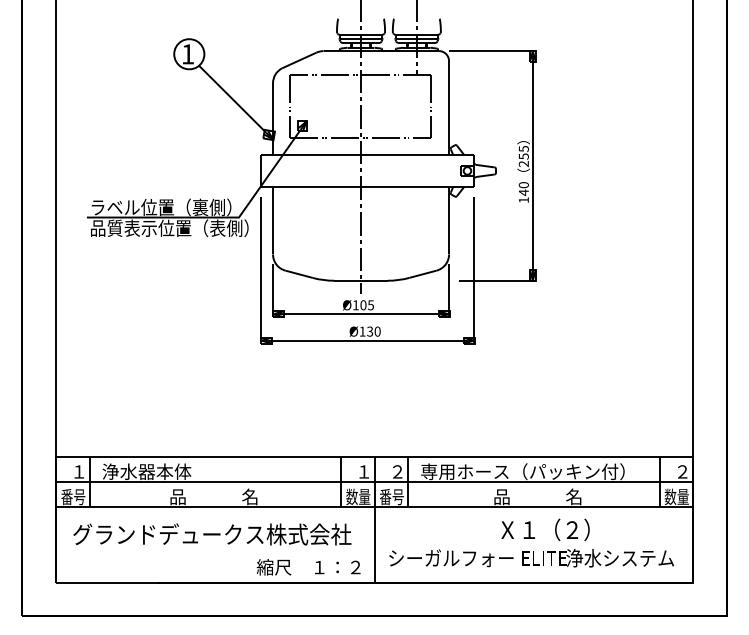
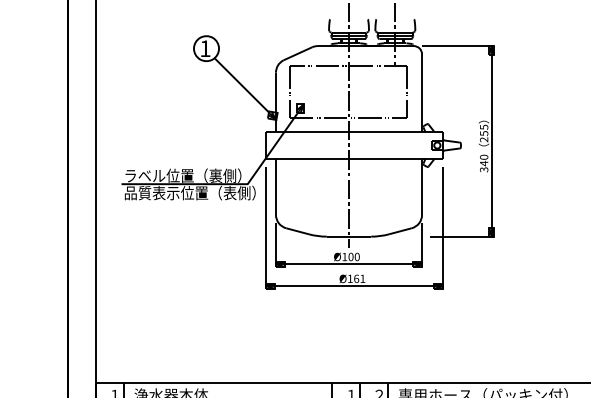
text: (523, 200) -> (483, 170), 140 -> 340
text: (370, 305) -> (356, 257), Ø105 -> Ø100
text: (373, 331) -> (359, 278), Ø130 -> Ø161

